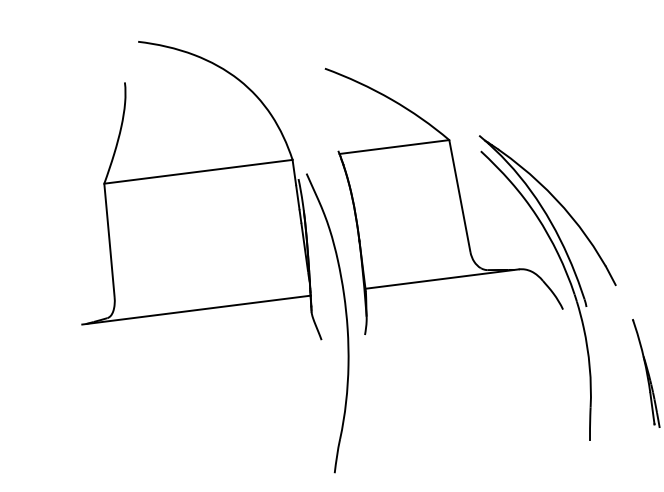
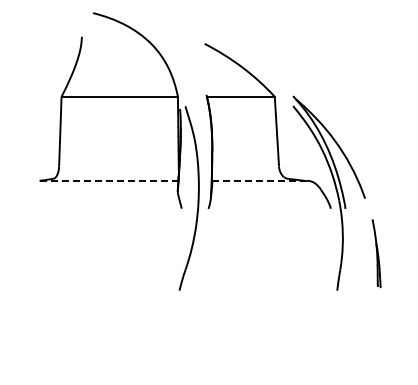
line: (441, 278) -> (259, 180), solid -> dashed
line: (195, 309) -> (107, 180), solid -> dashed

